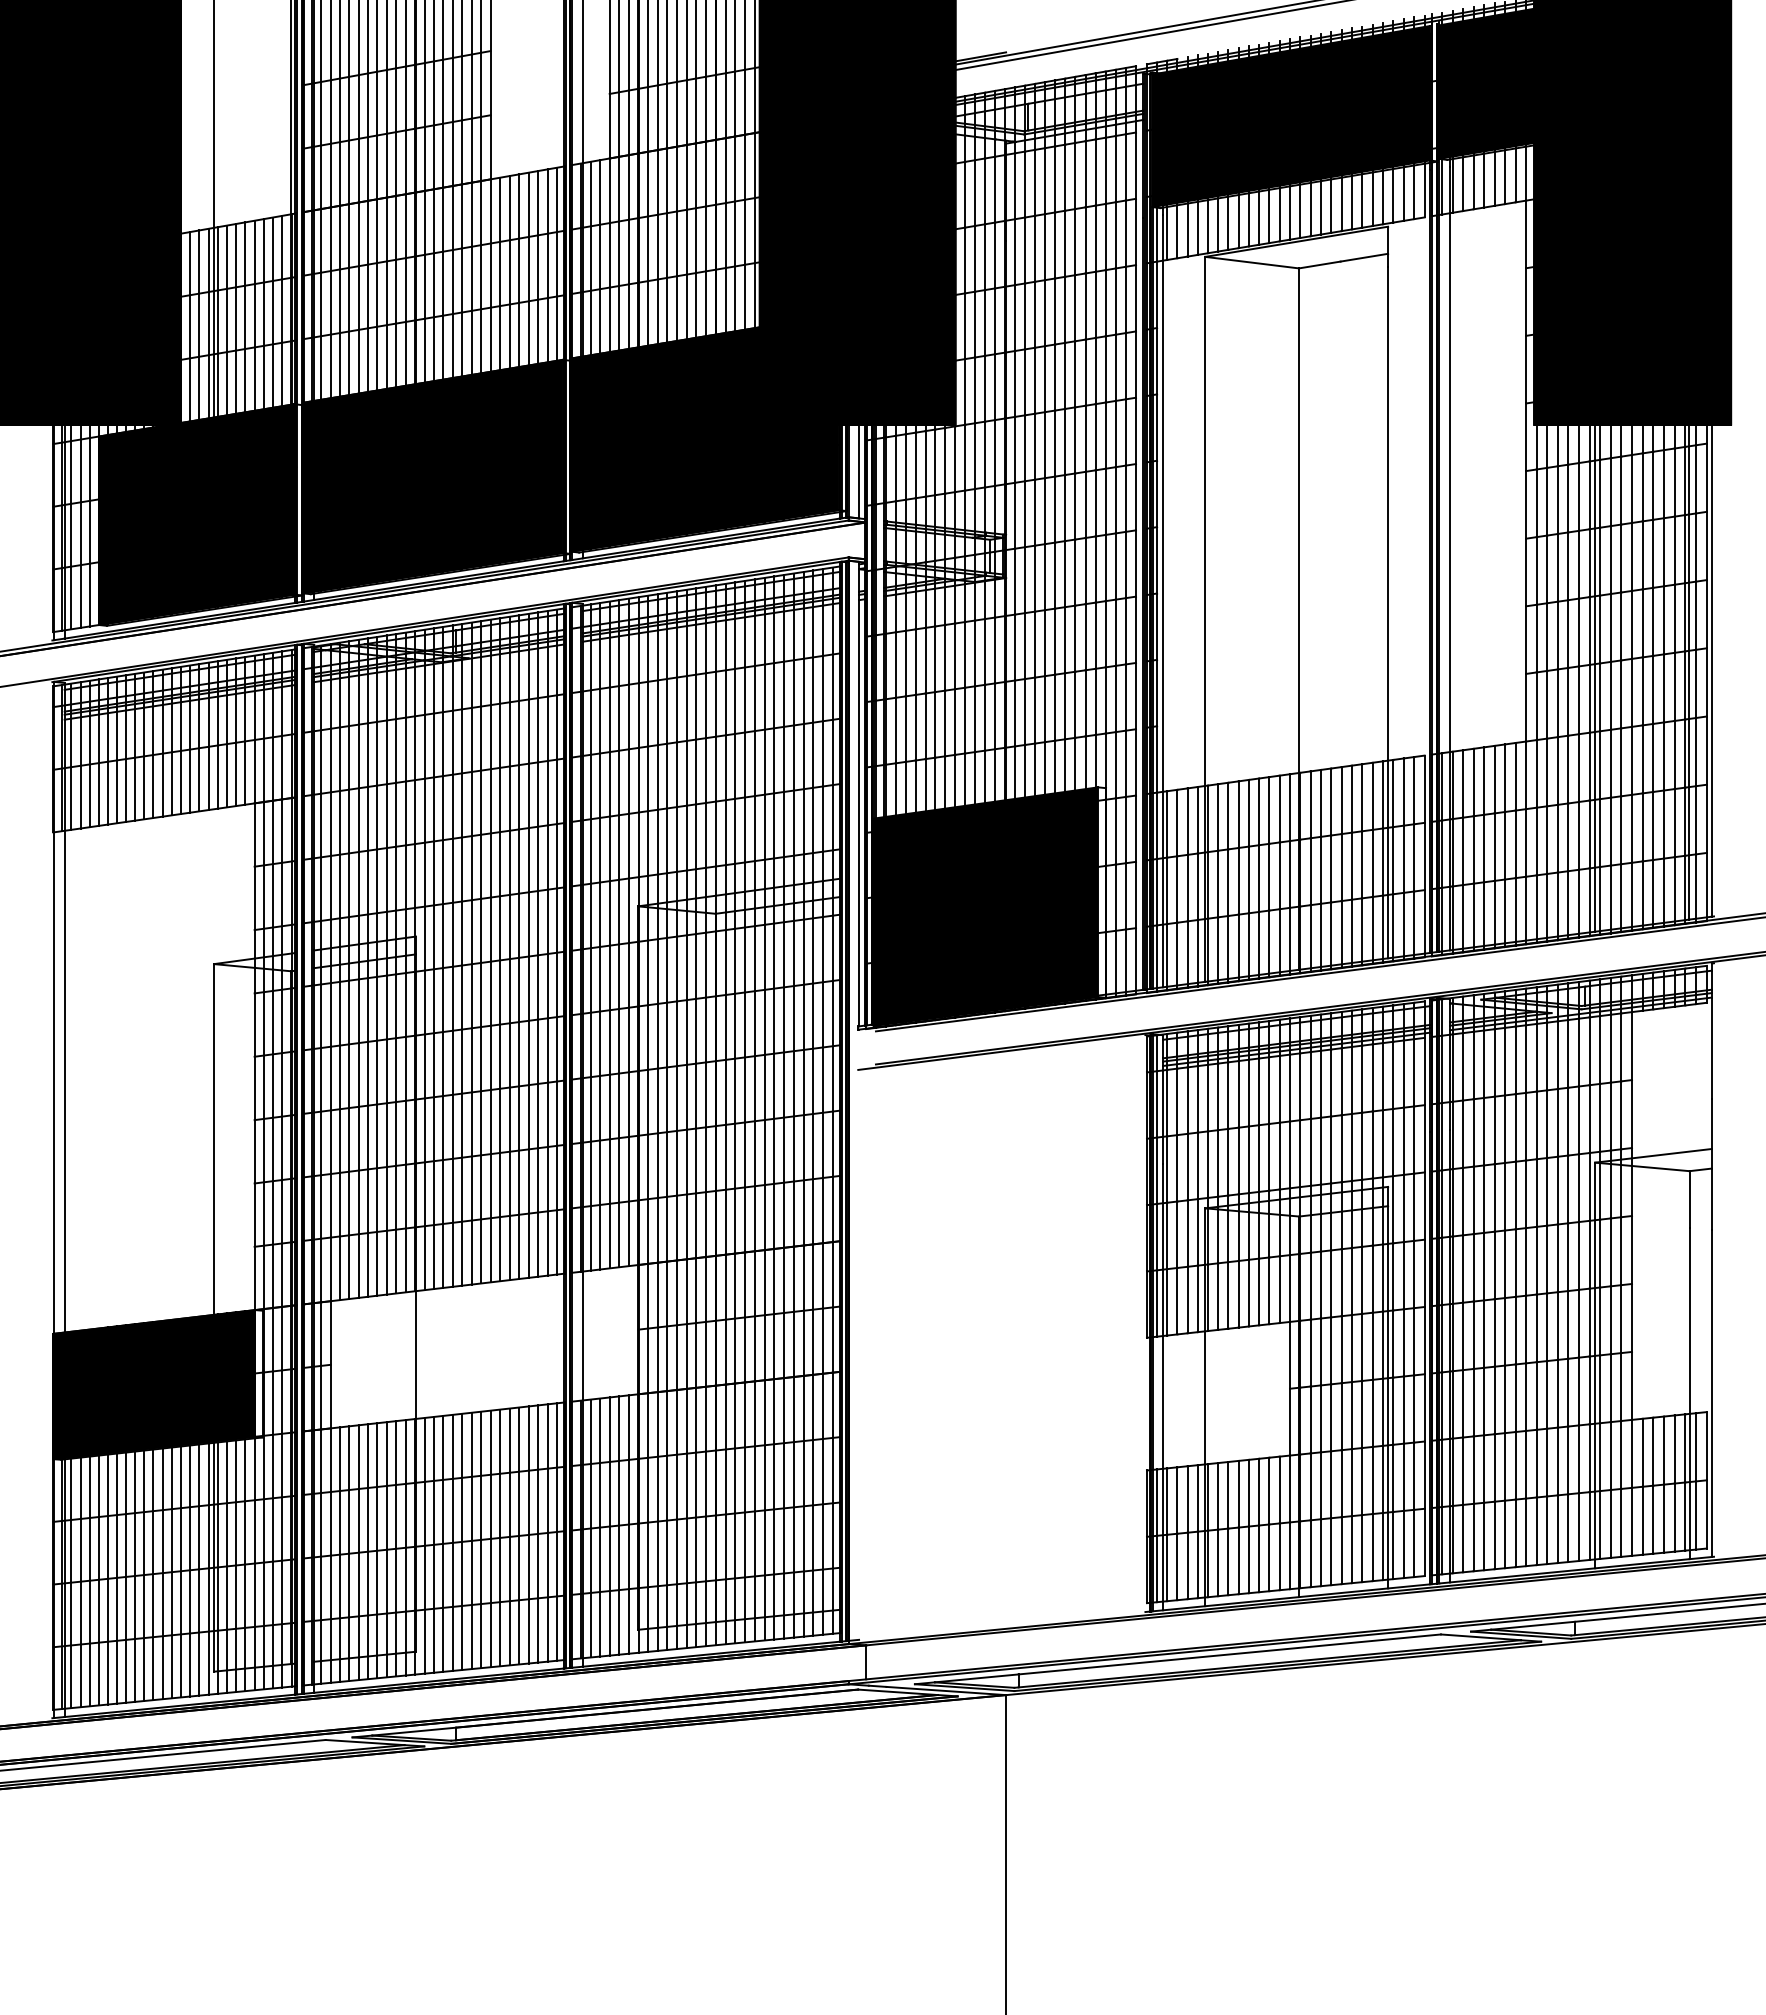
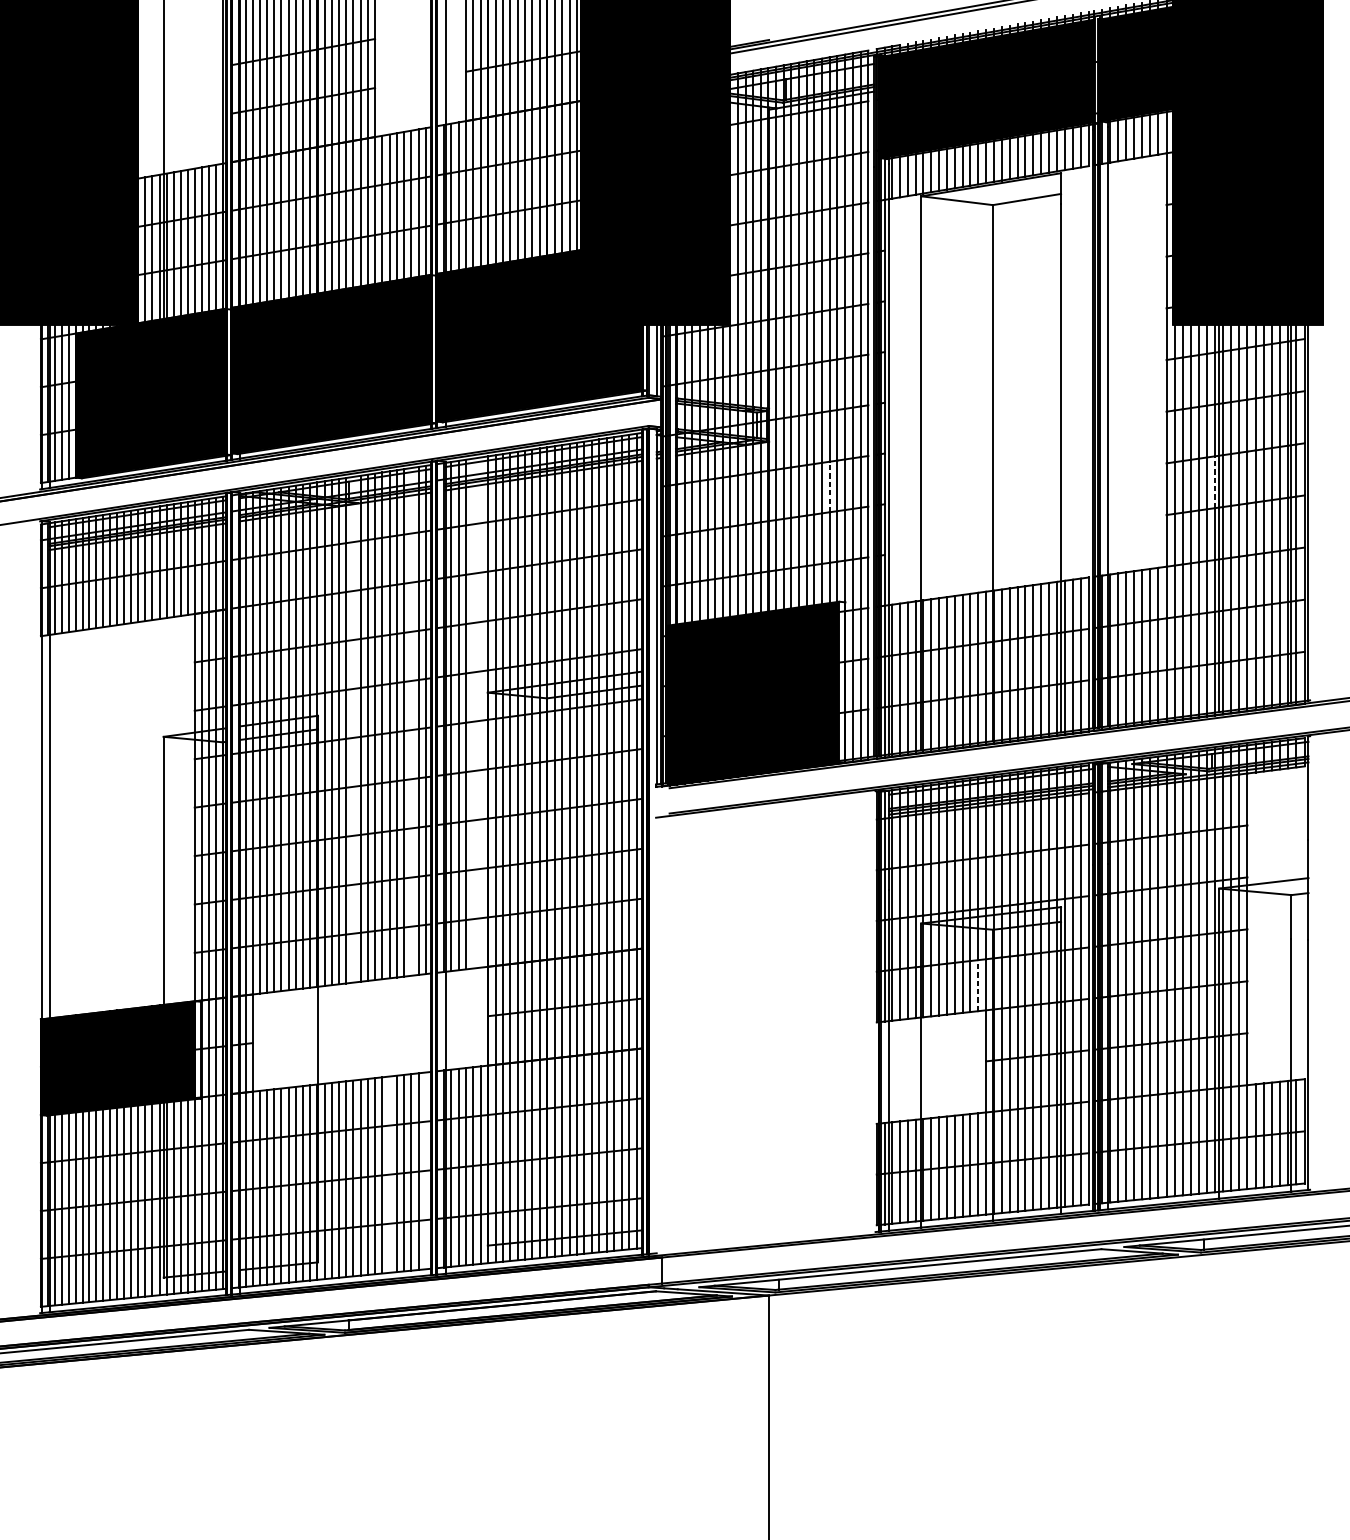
line: (1589, 631) -> (1214, 482), solid -> dashed
line: (1085, 636) -> (829, 486), solid -> dashed
line: (628, 932) -> (480, 712), removed
line: (619, 933) -> (473, 713), removed
line: (538, 944) -> (411, 721), removed
line: (462, 954) -> (353, 729), removed
line: (1279, 1289) -> (978, 985), solid -> dashed
line: (557, 1531) -> (426, 1170), removed
line: (509, 1536) -> (389, 1174), removed

